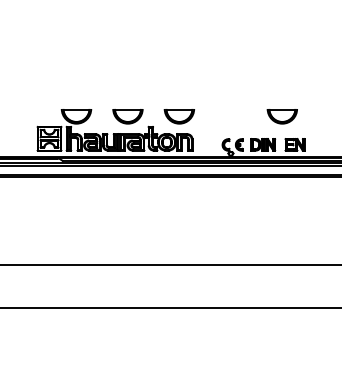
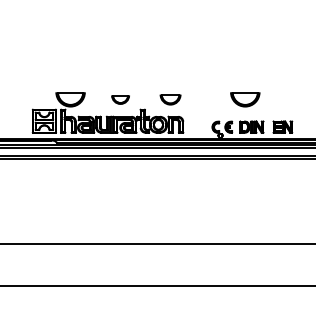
part: (127, 116) -> (120, 99), size x0.6
part: (179, 116) -> (170, 99), size x0.7
part: (281, 116) -> (244, 99), moved

